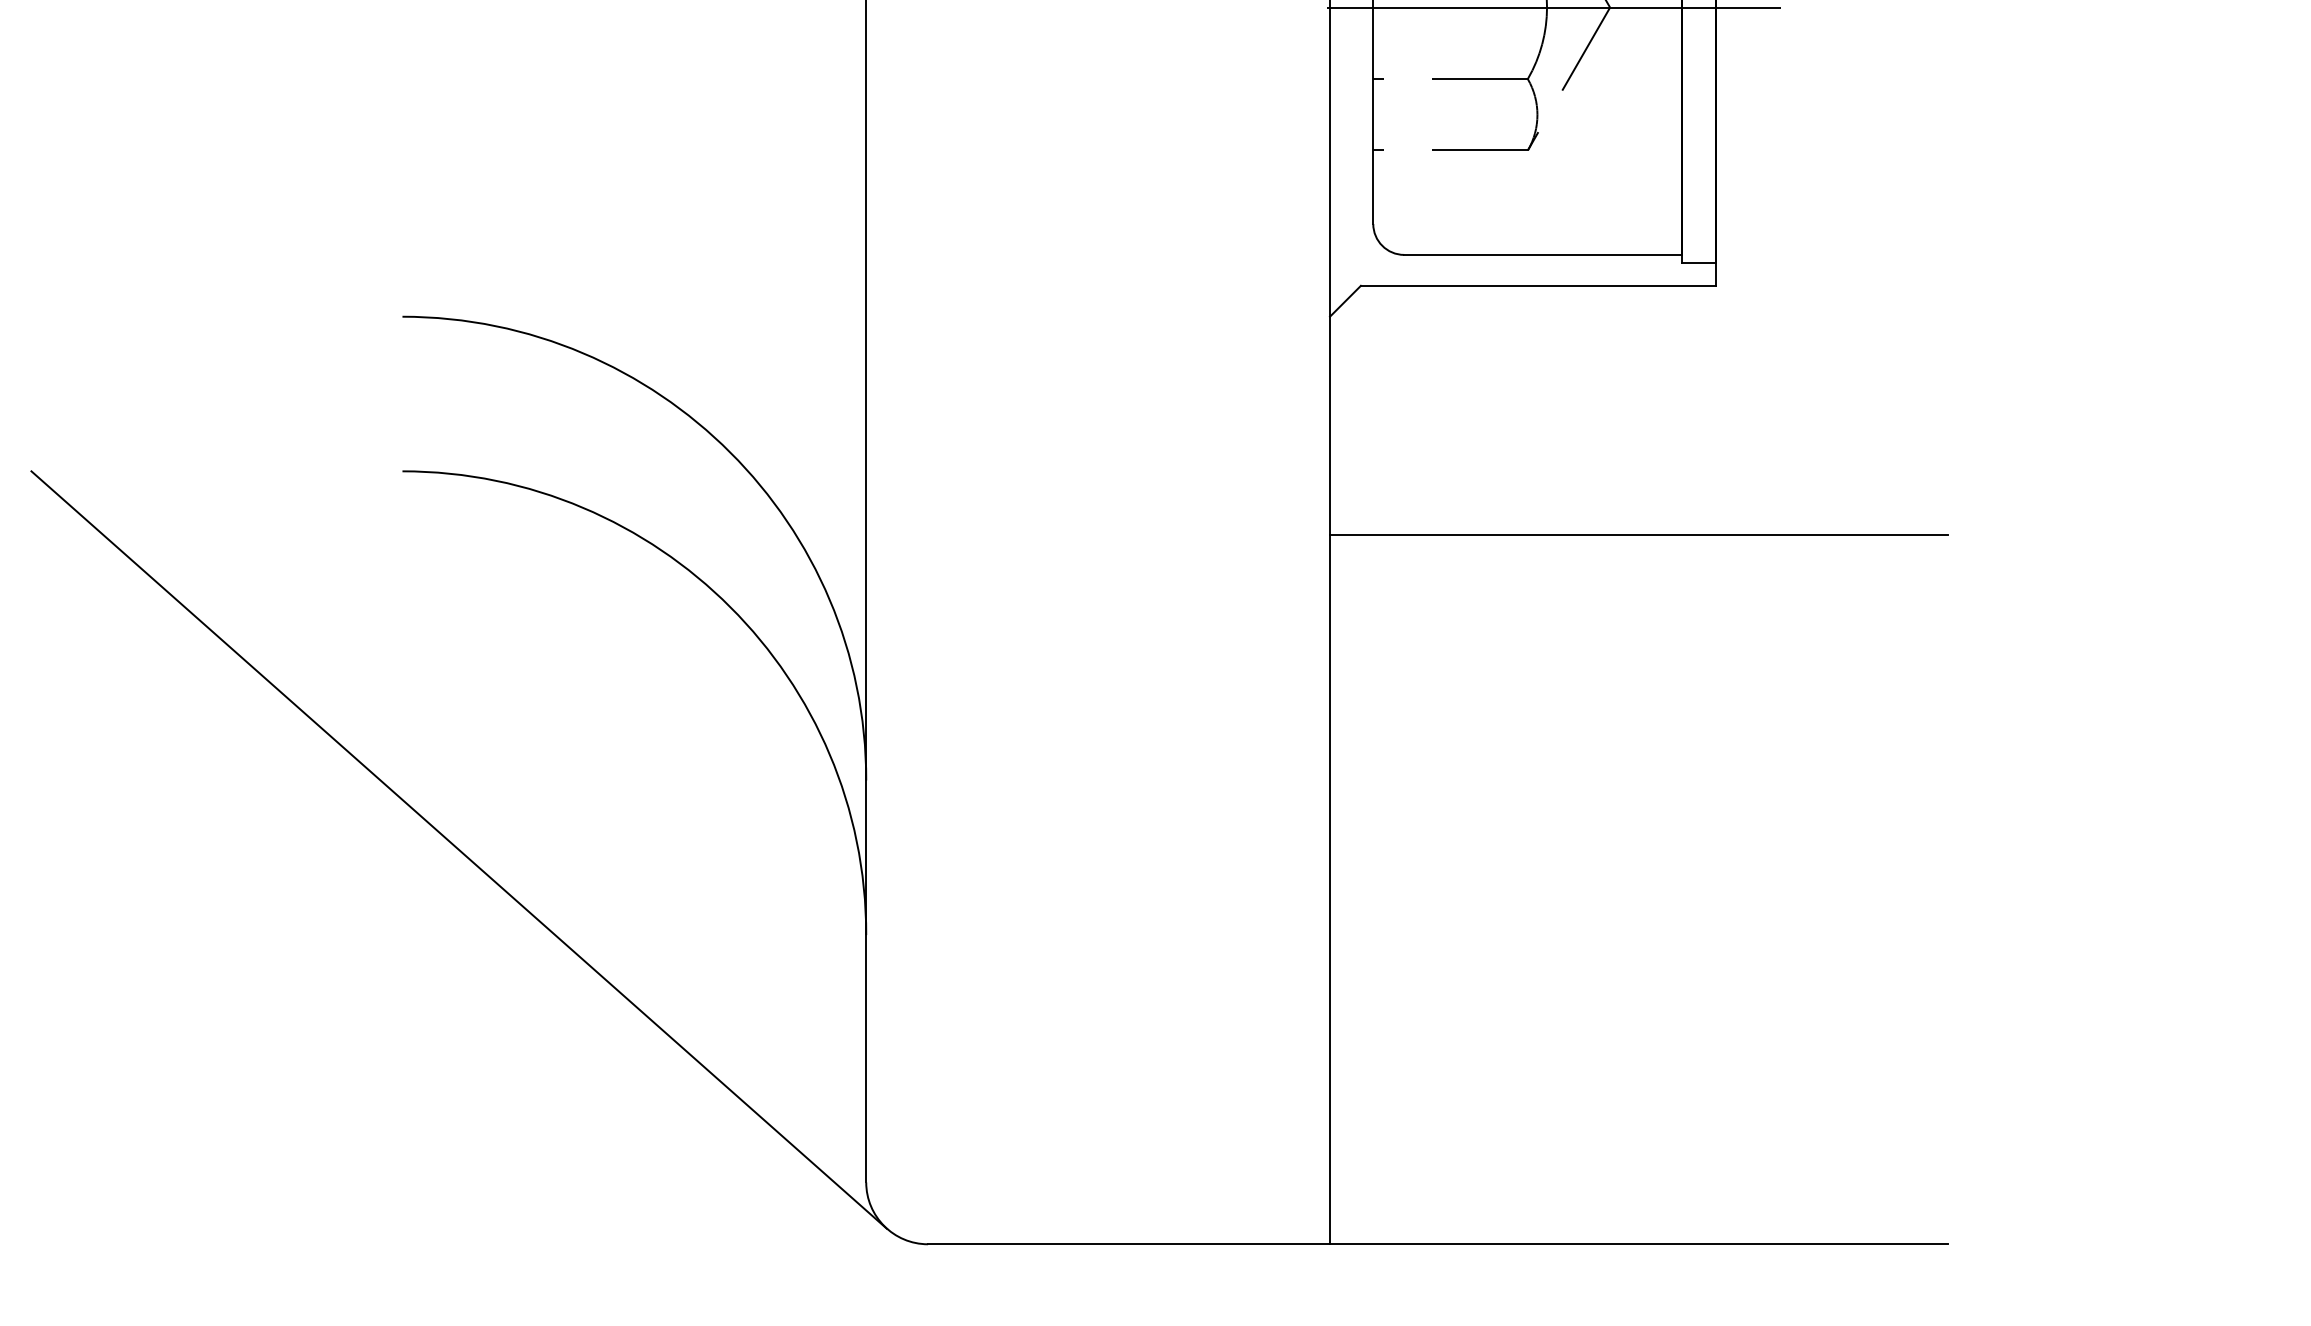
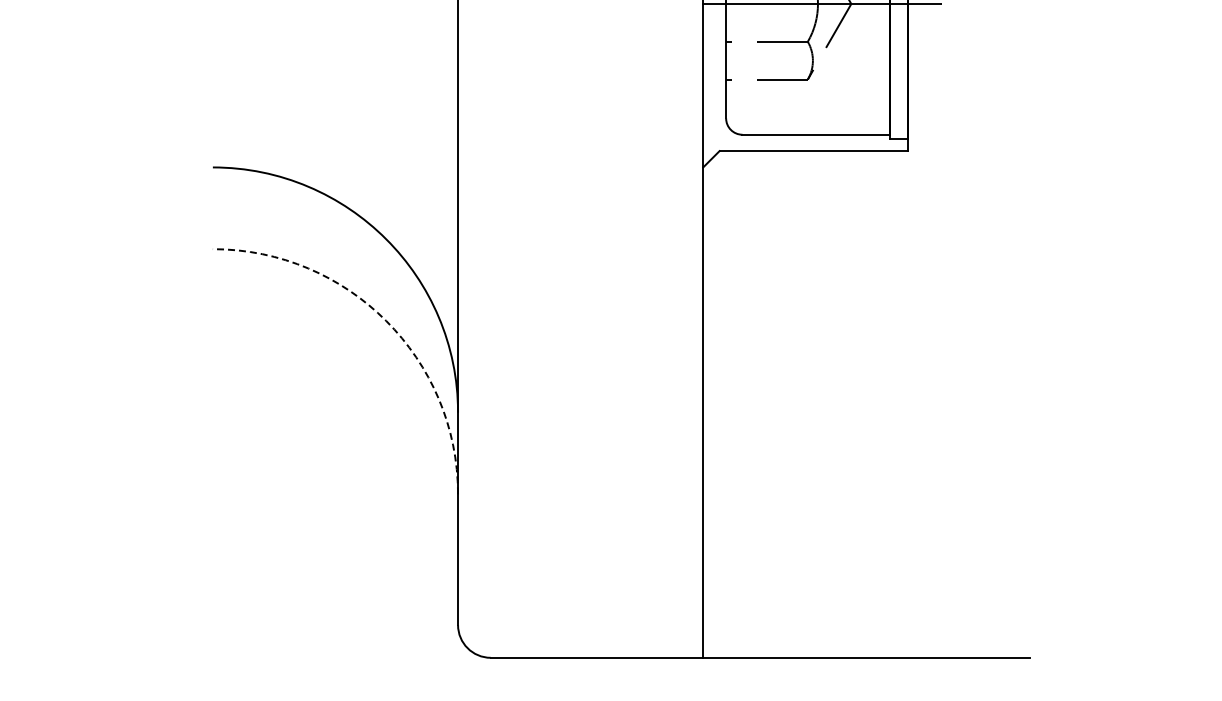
line: (1638, 534) -> (866, 282), removed
arc: (730, 606) -> (386, 320), solid -> dashed
line: (458, 850) -> (242, 449), removed

